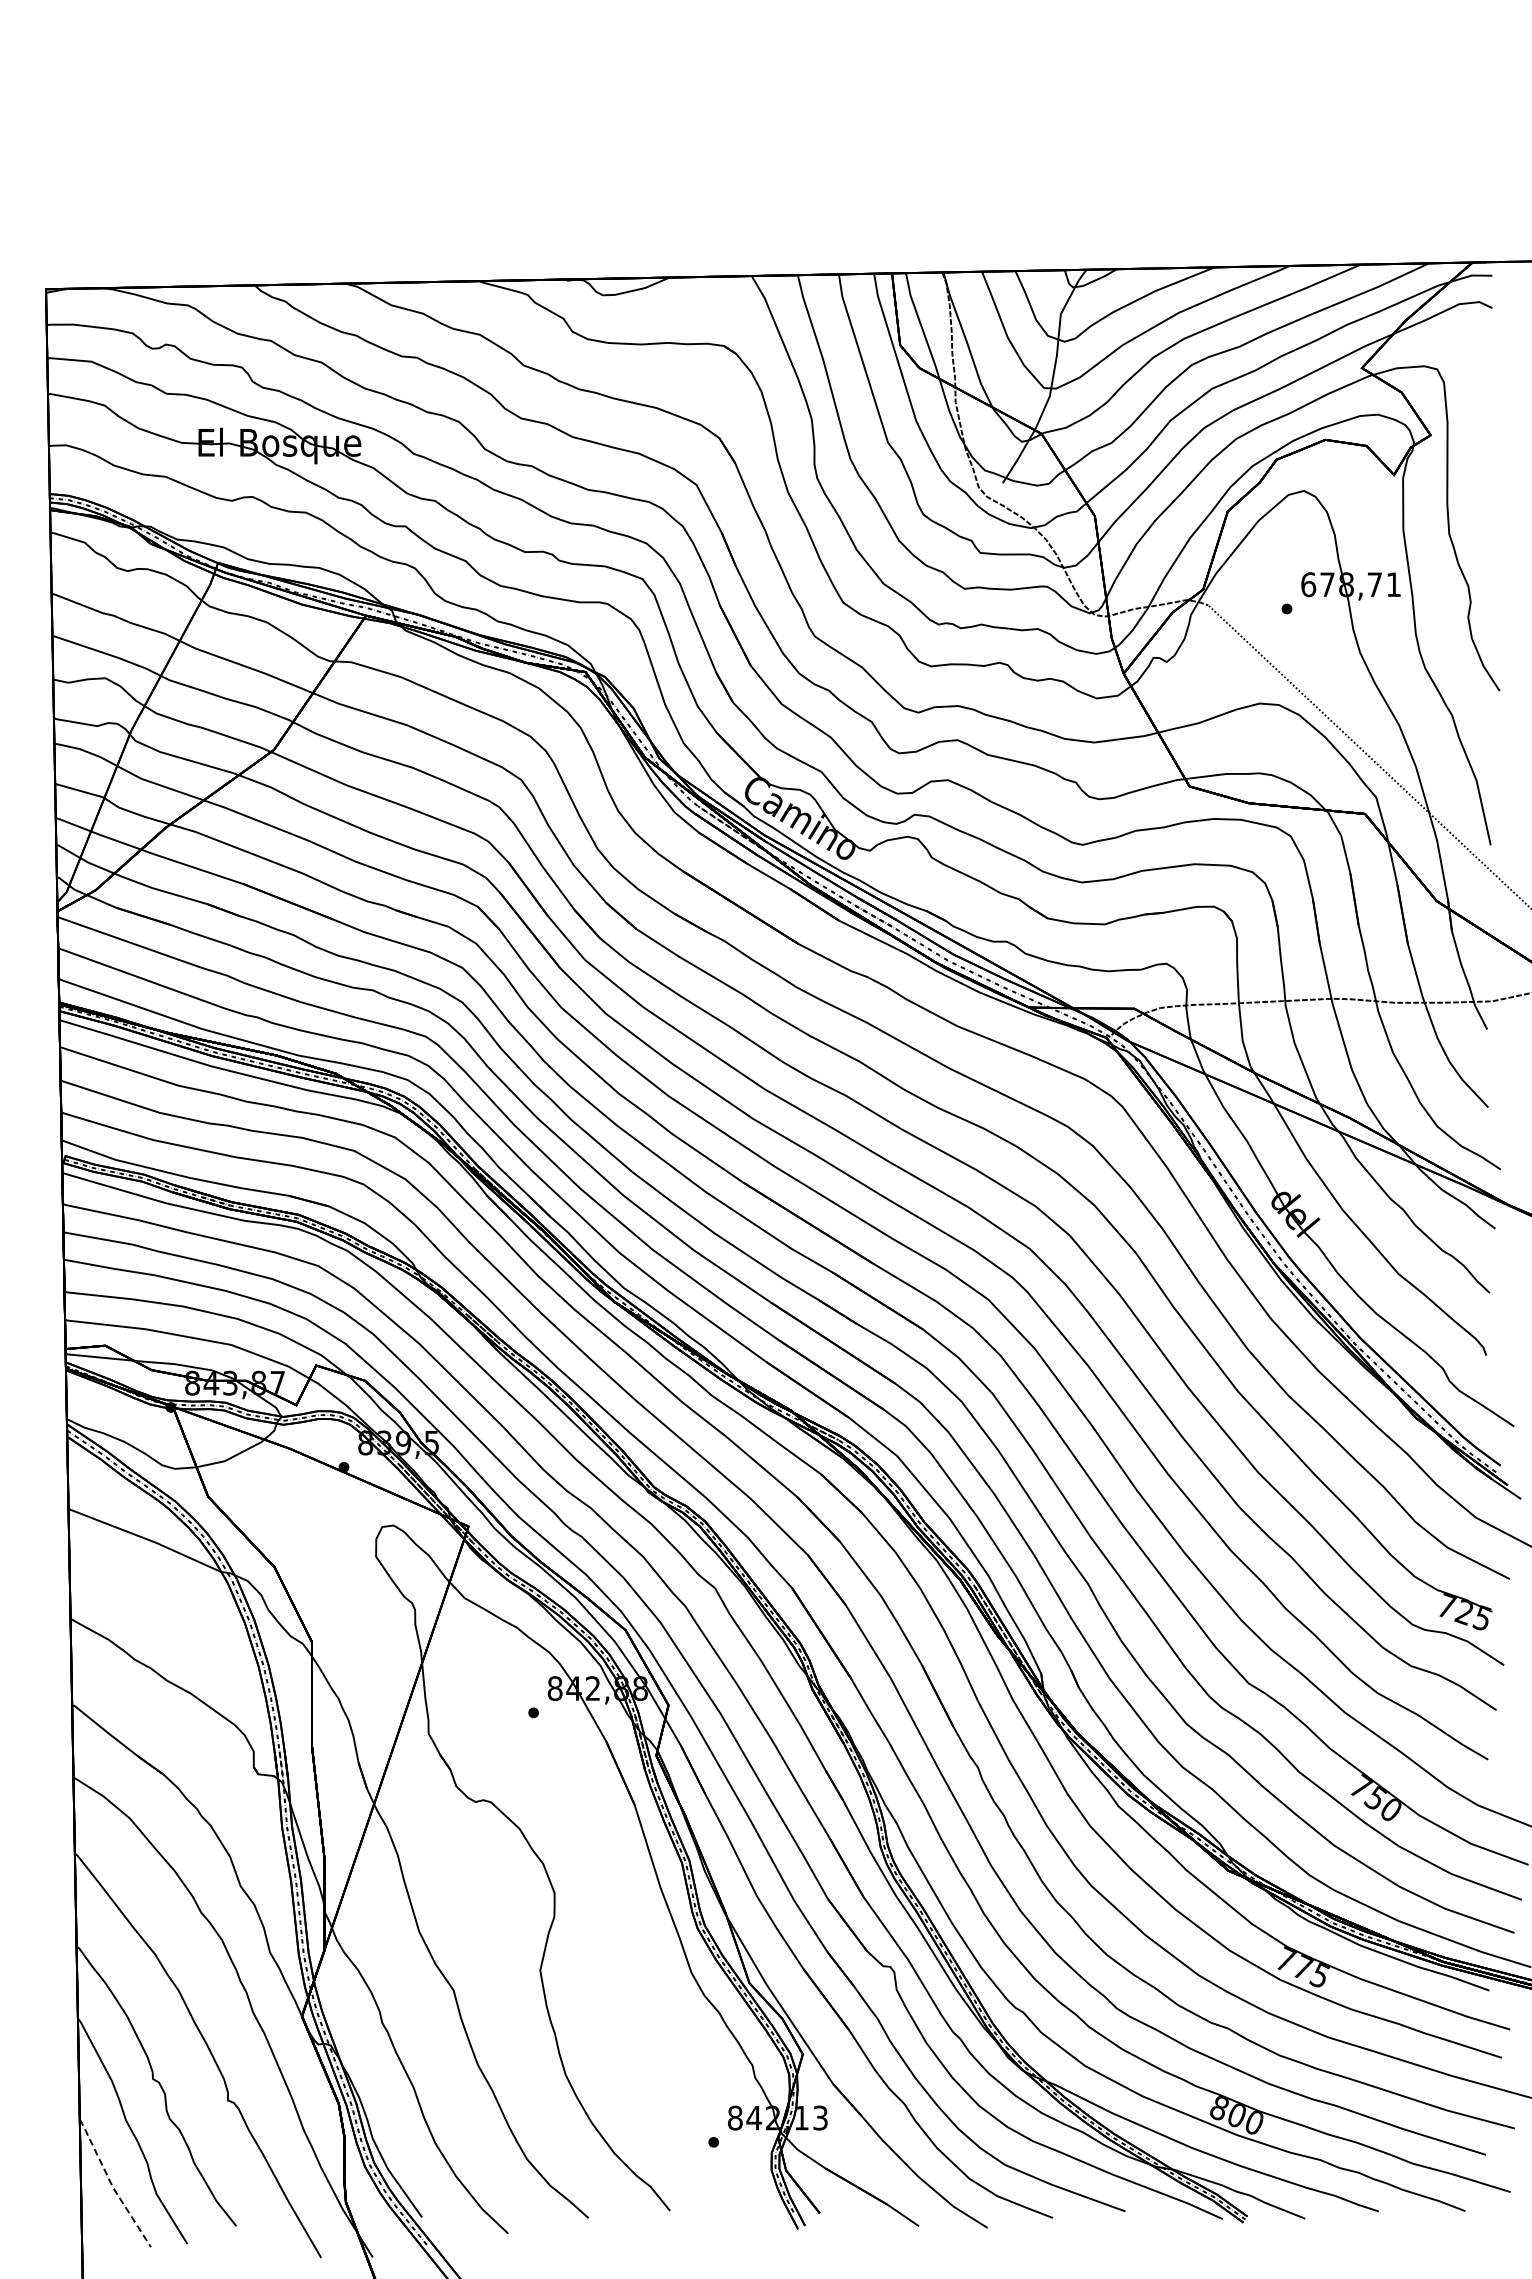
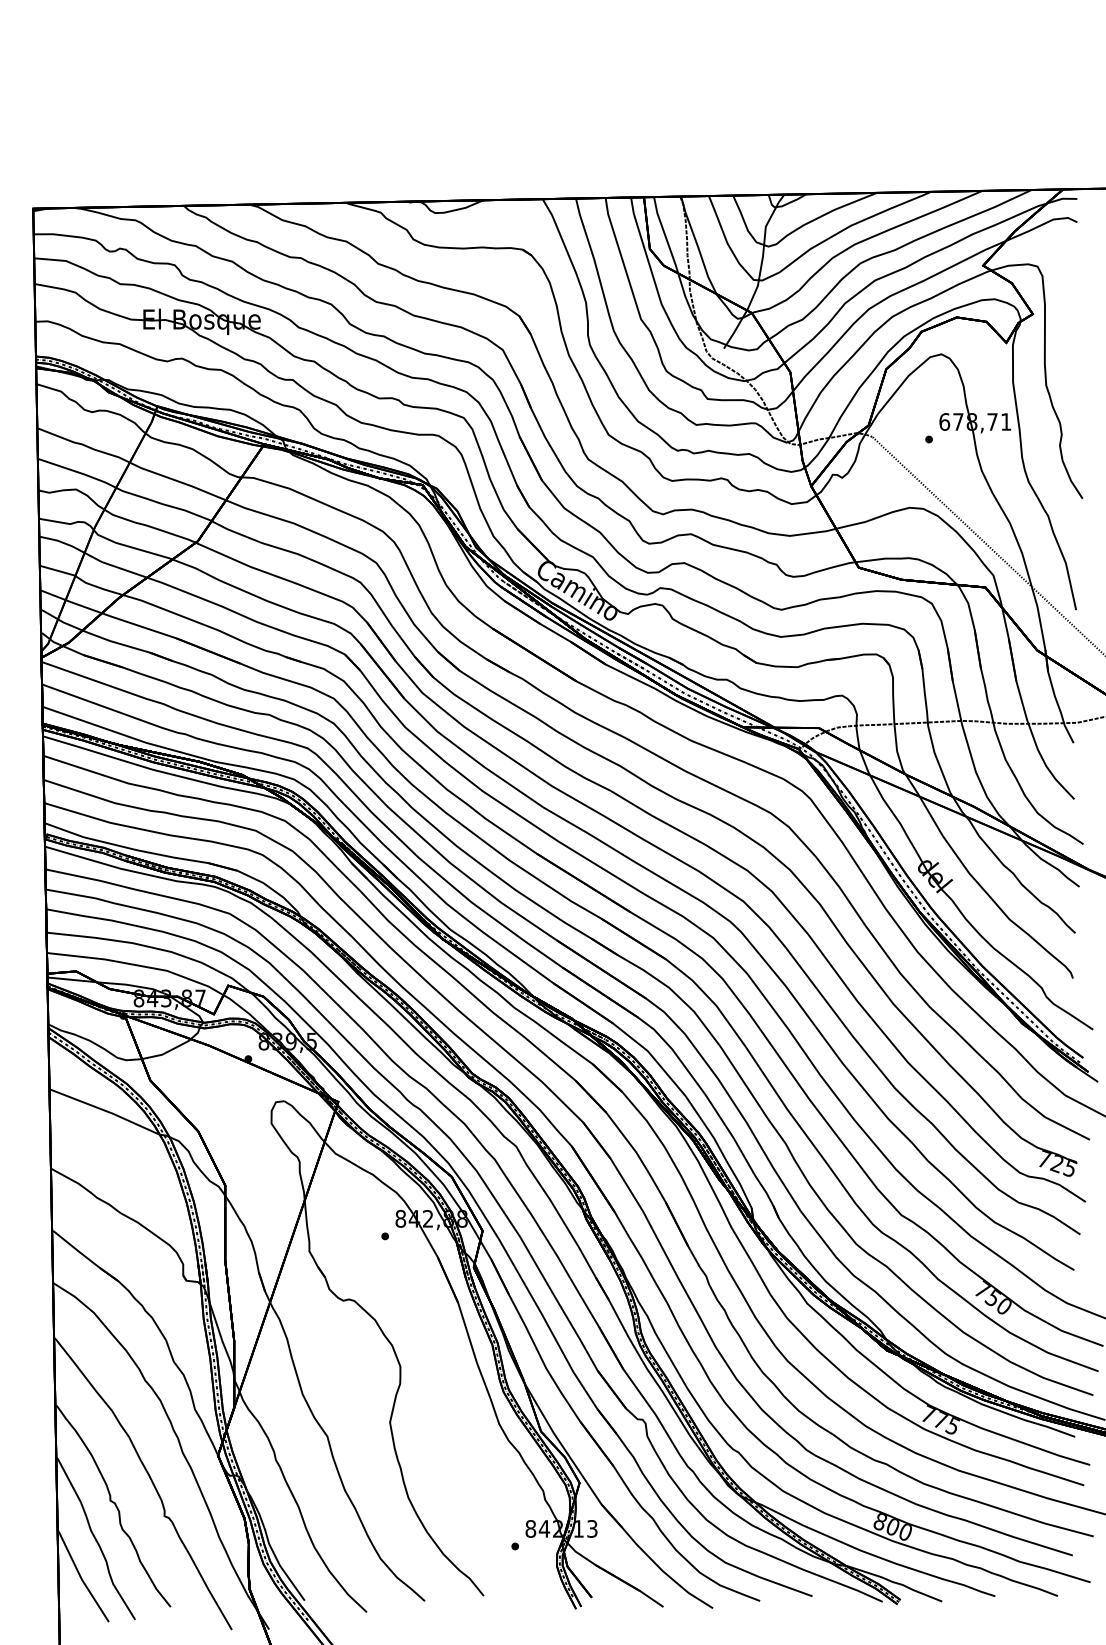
line: (112, 2185) -> (81, 1577), dashed -> solid

